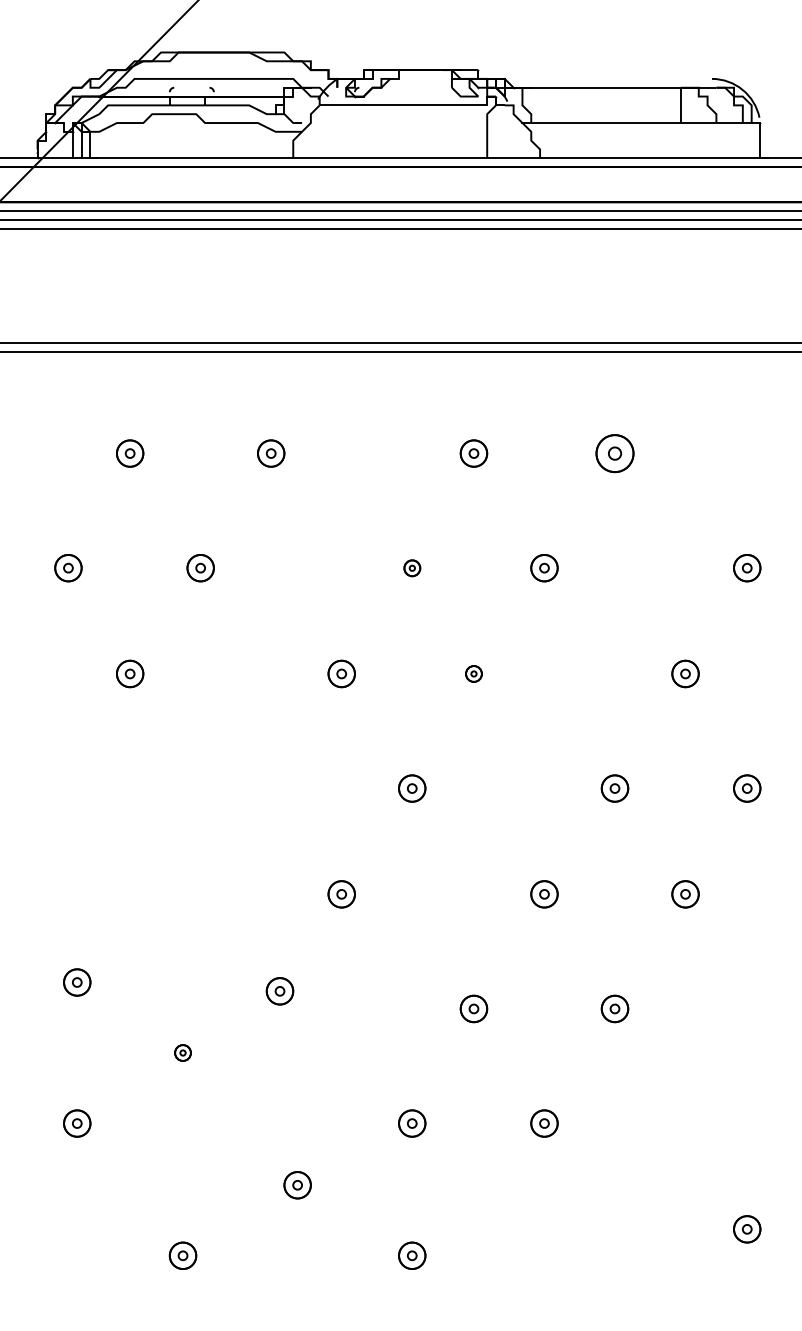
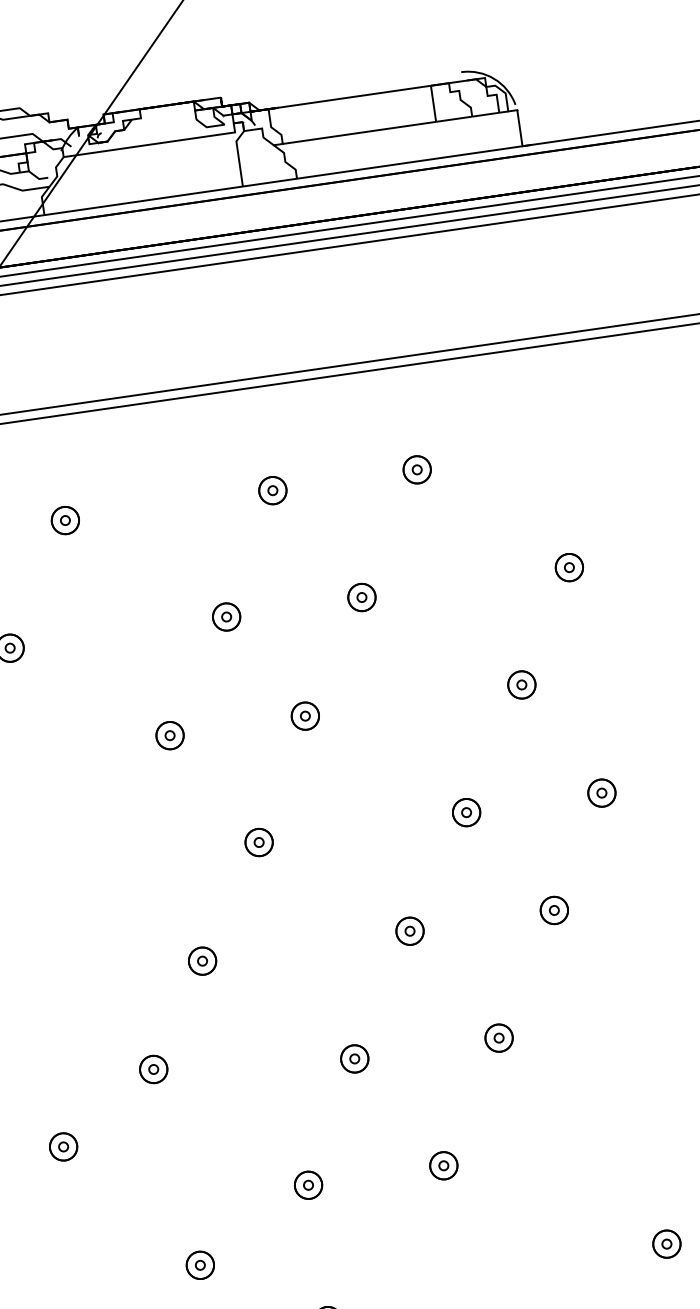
part: (614, 453) -> (416, 469), size x0.71
part: (412, 568) -> (226, 617), size x1.67
part: (473, 673) -> (304, 715), size x1.67
part: (182, 1052) -> (62, 1146), size x1.67

